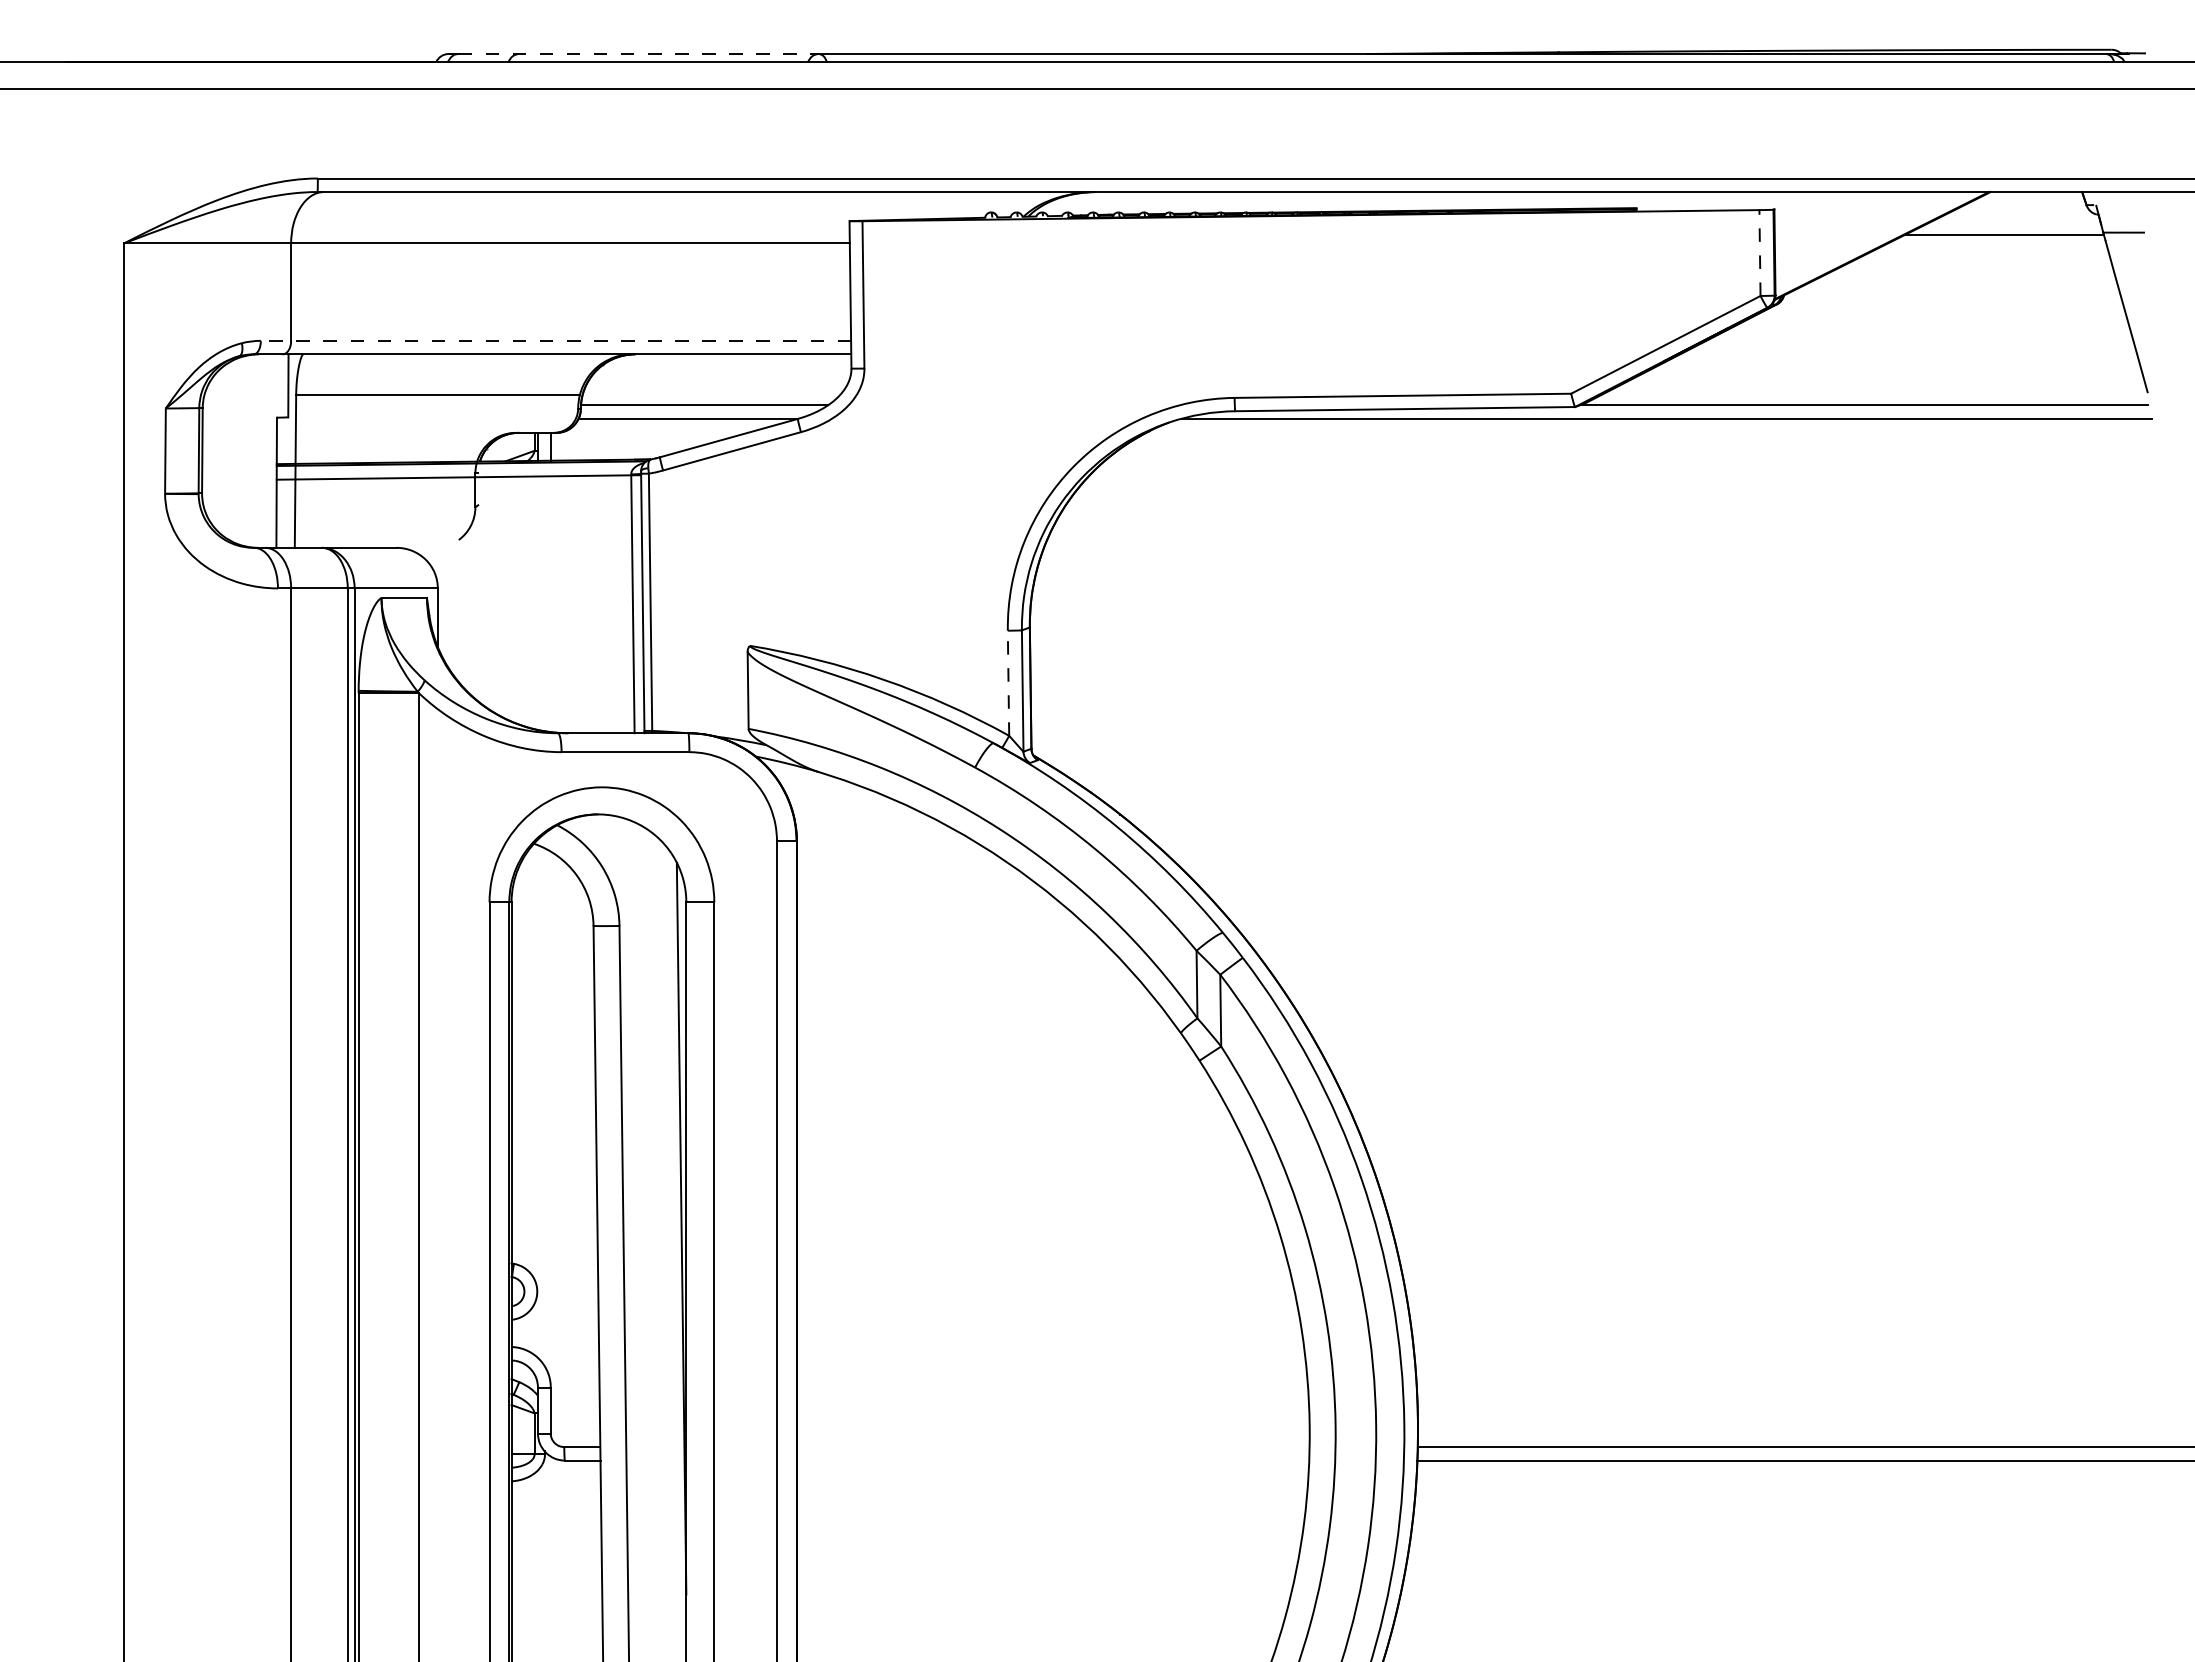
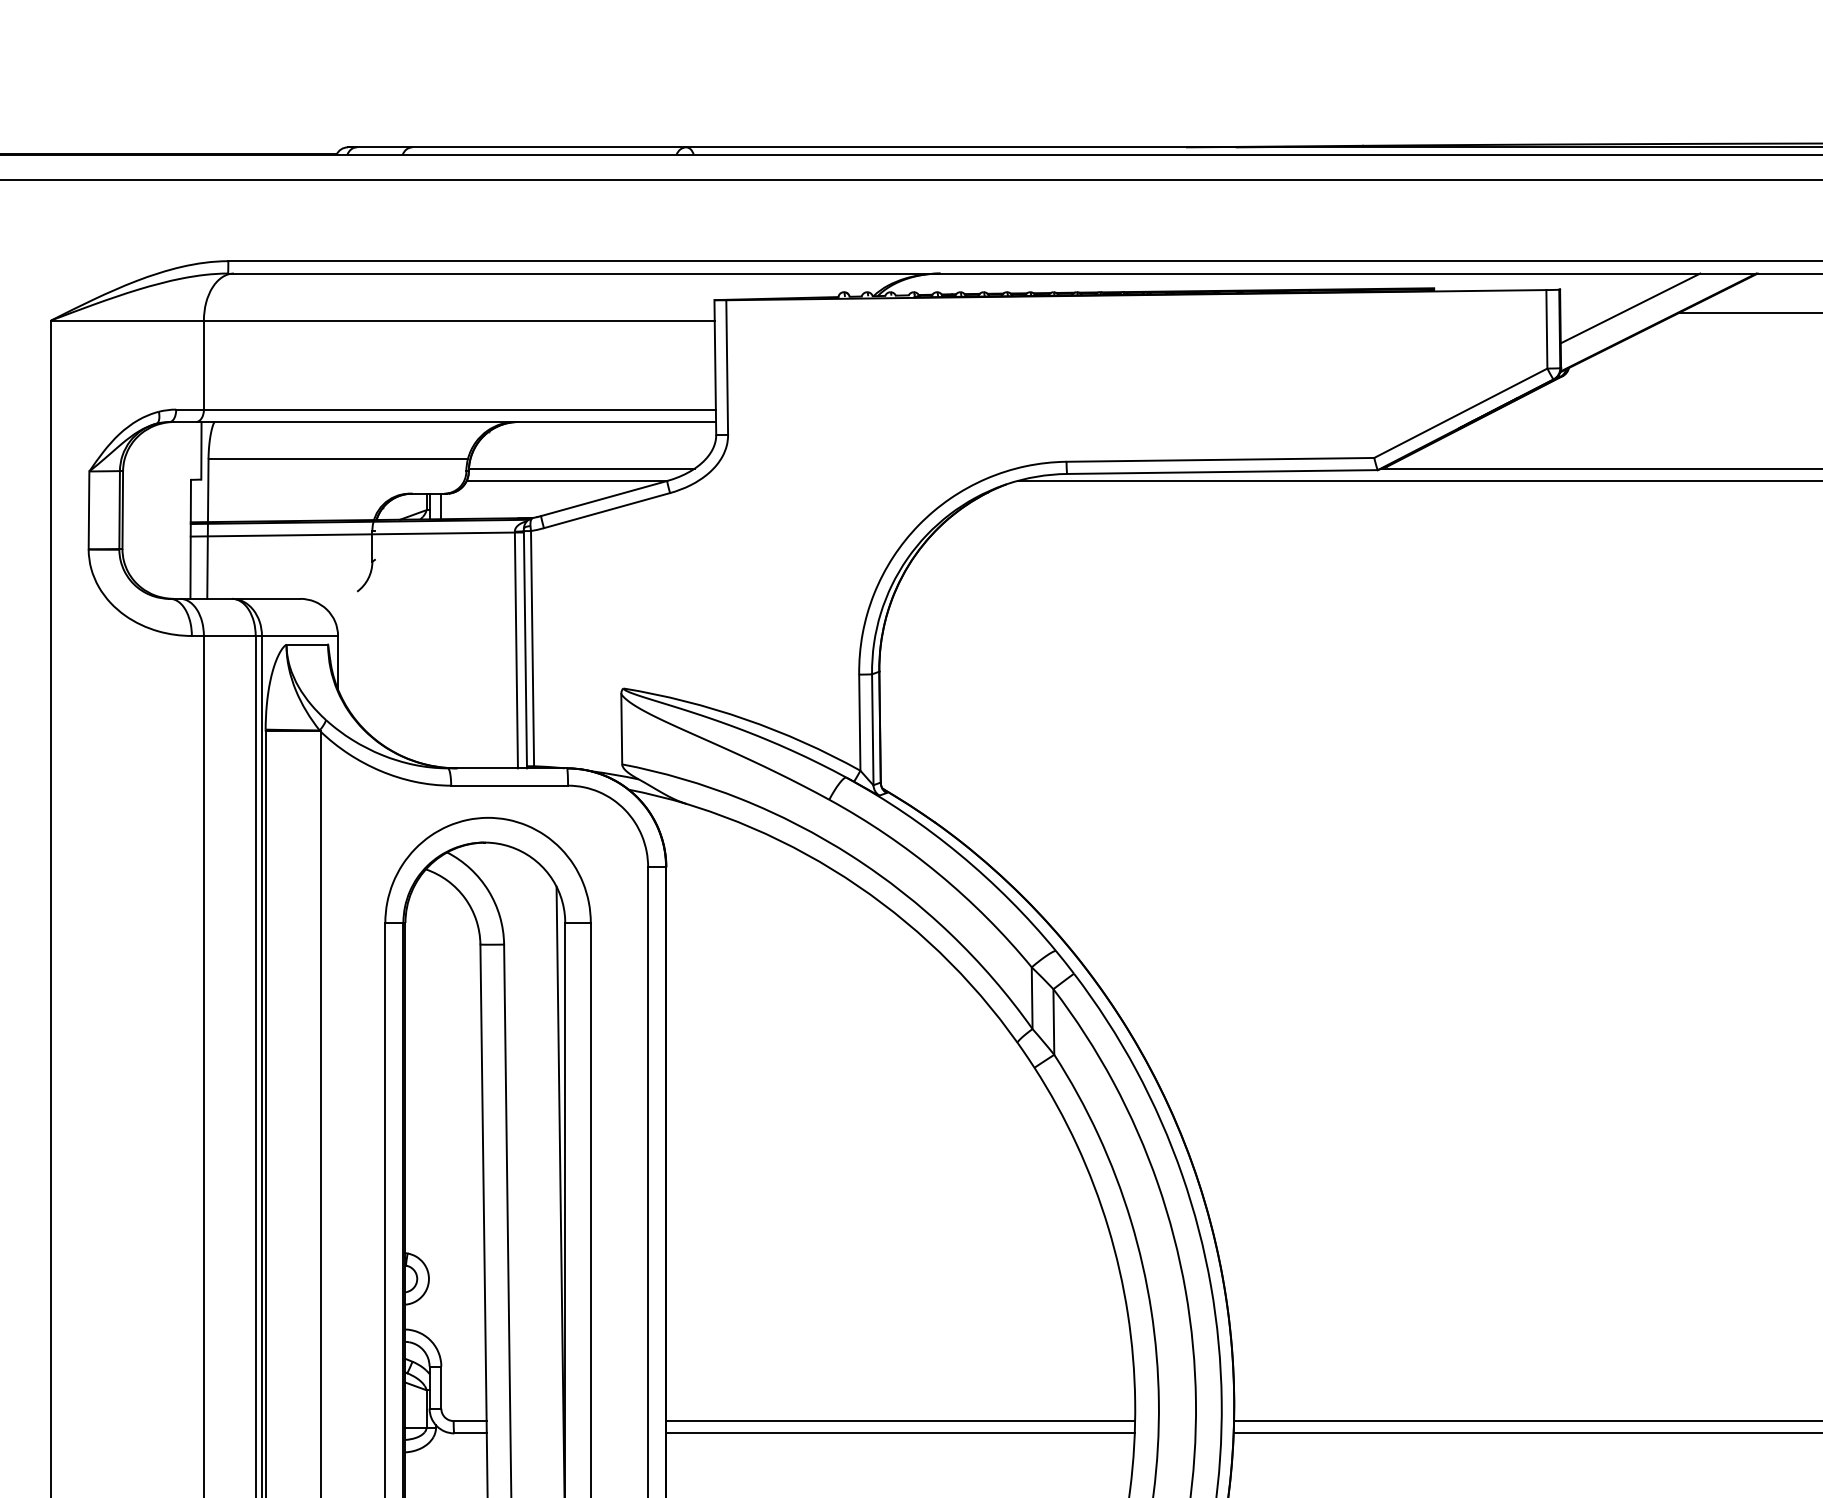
line: (639, 54) -> (522, 147), dashed -> solid
line: (1851, 230) -> (1630, 308), added
line: (1759, 253) -> (1546, 329), dashed -> solid
line: (555, 340) -> (445, 409), dashed -> solid
line: (1008, 683) -> (859, 722), dashed -> solid
line: (1052, 1447) -> (900, 1421), added
line: (1052, 1460) -> (900, 1433), added

